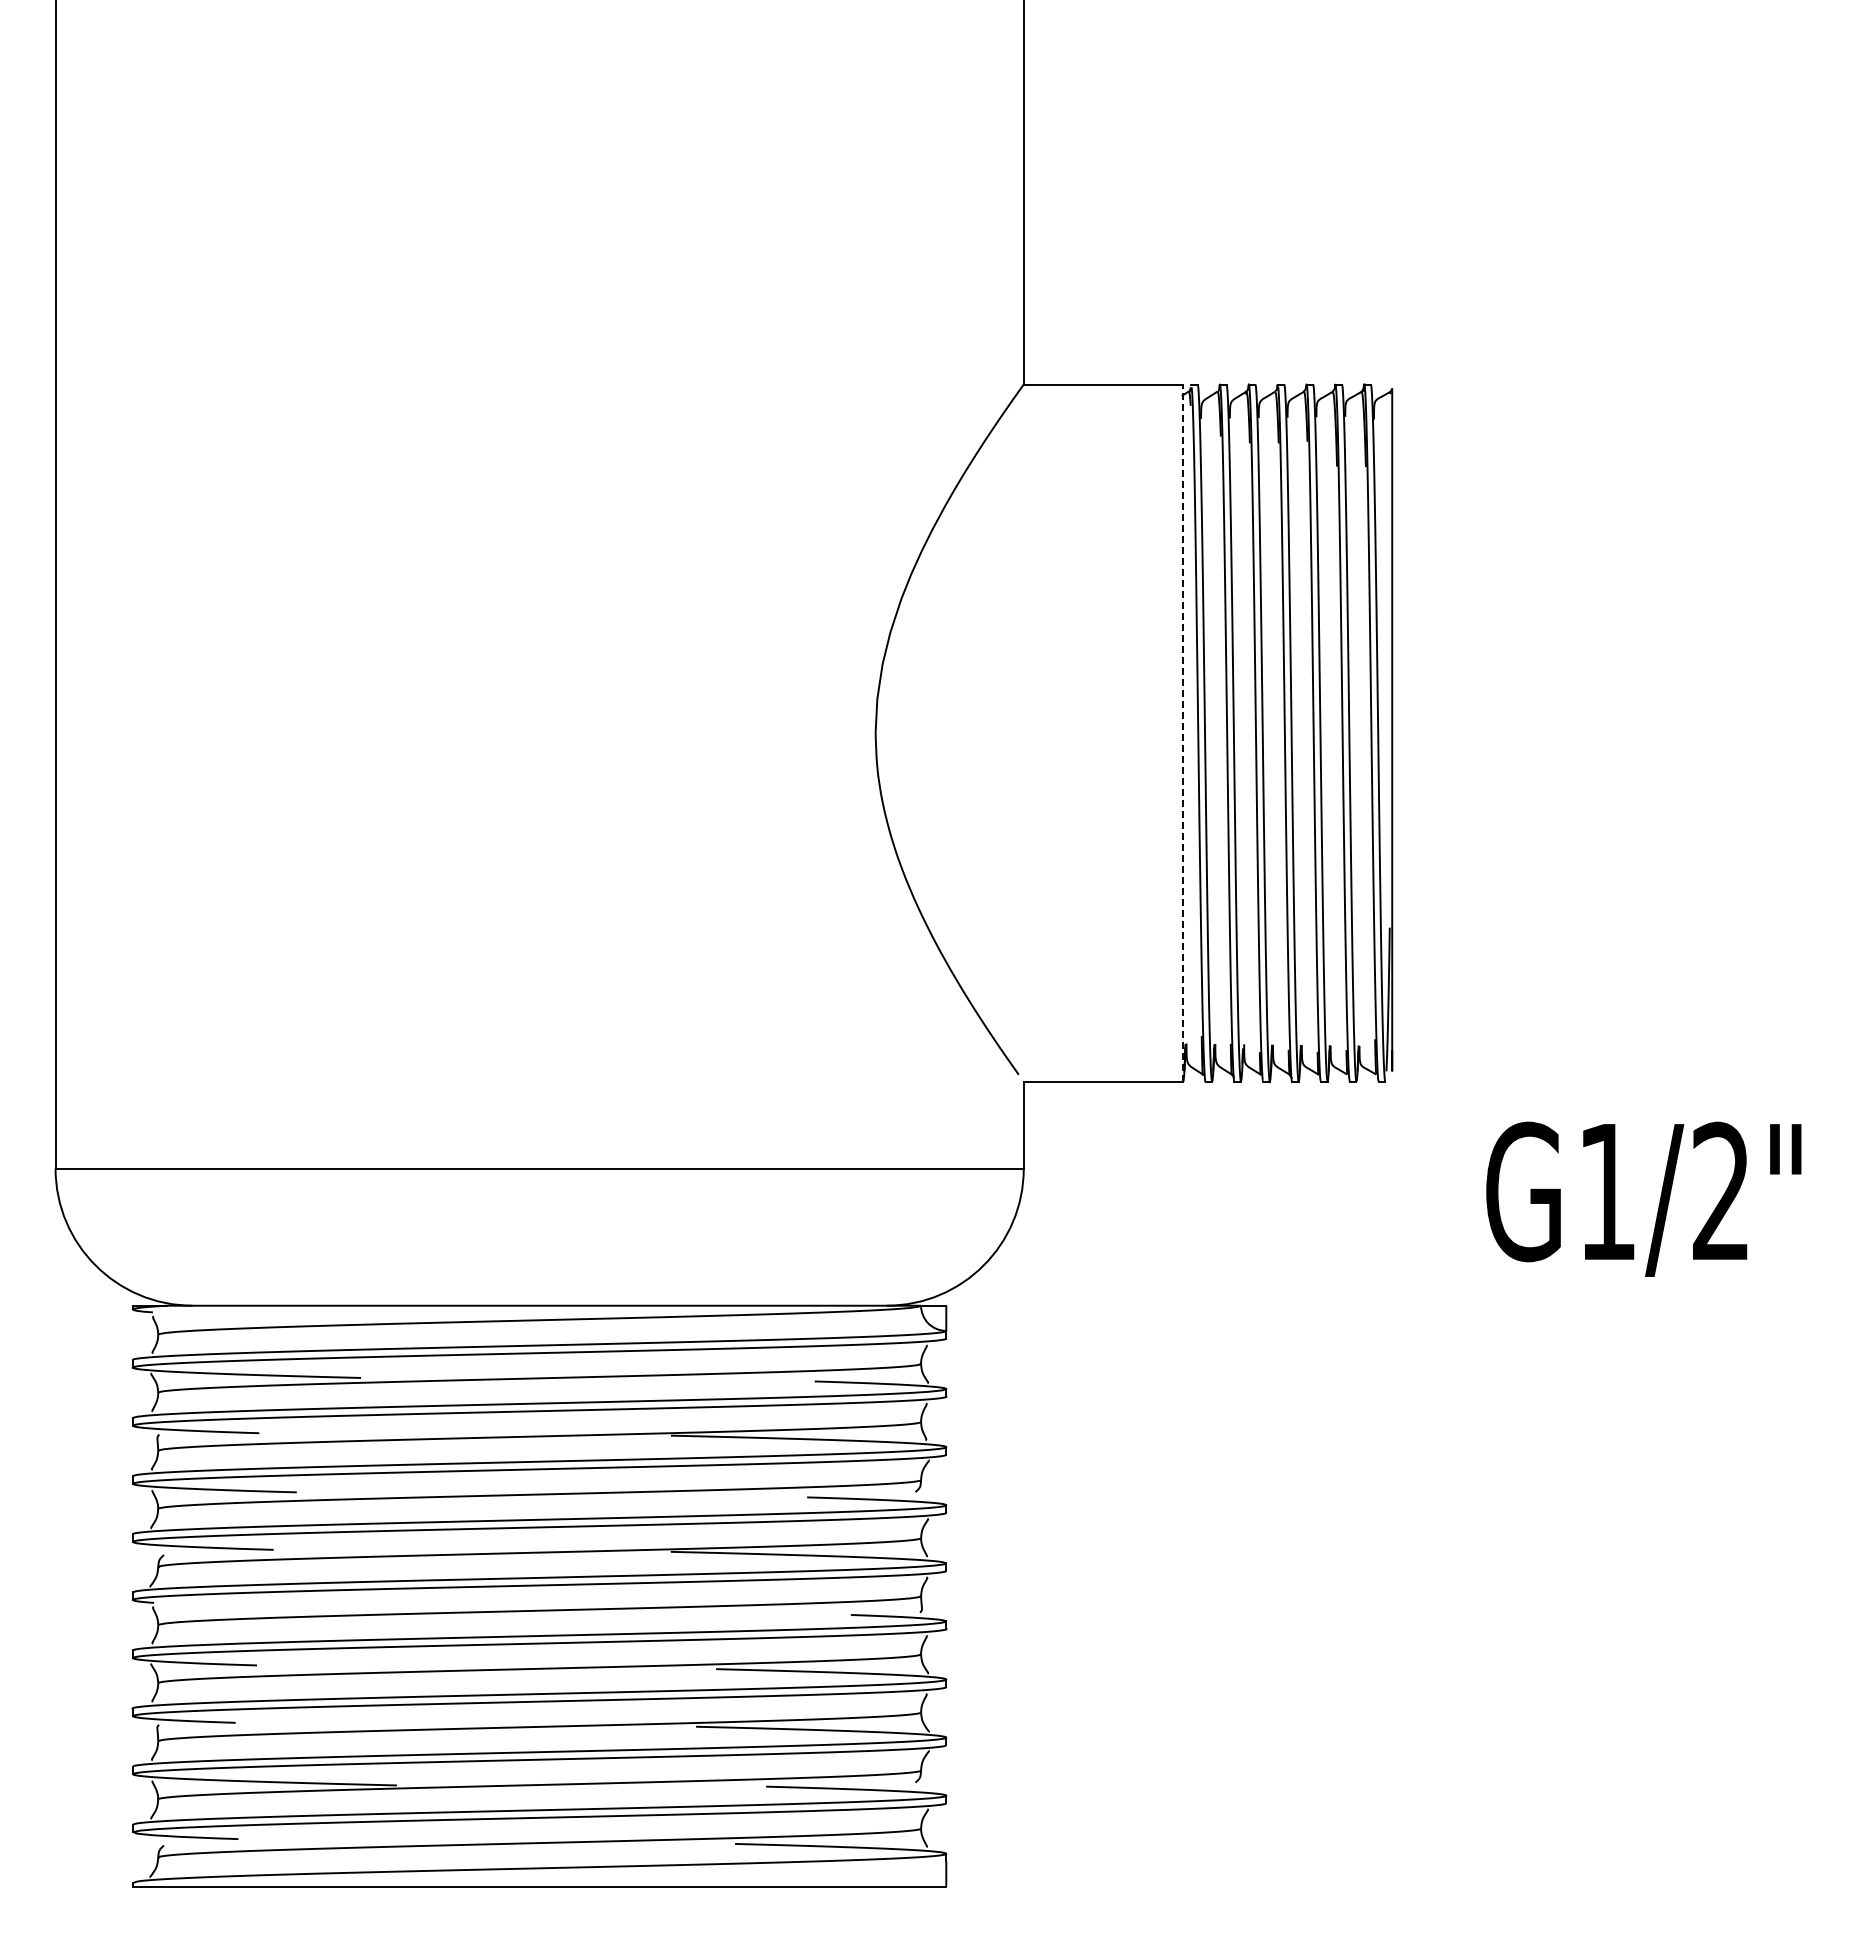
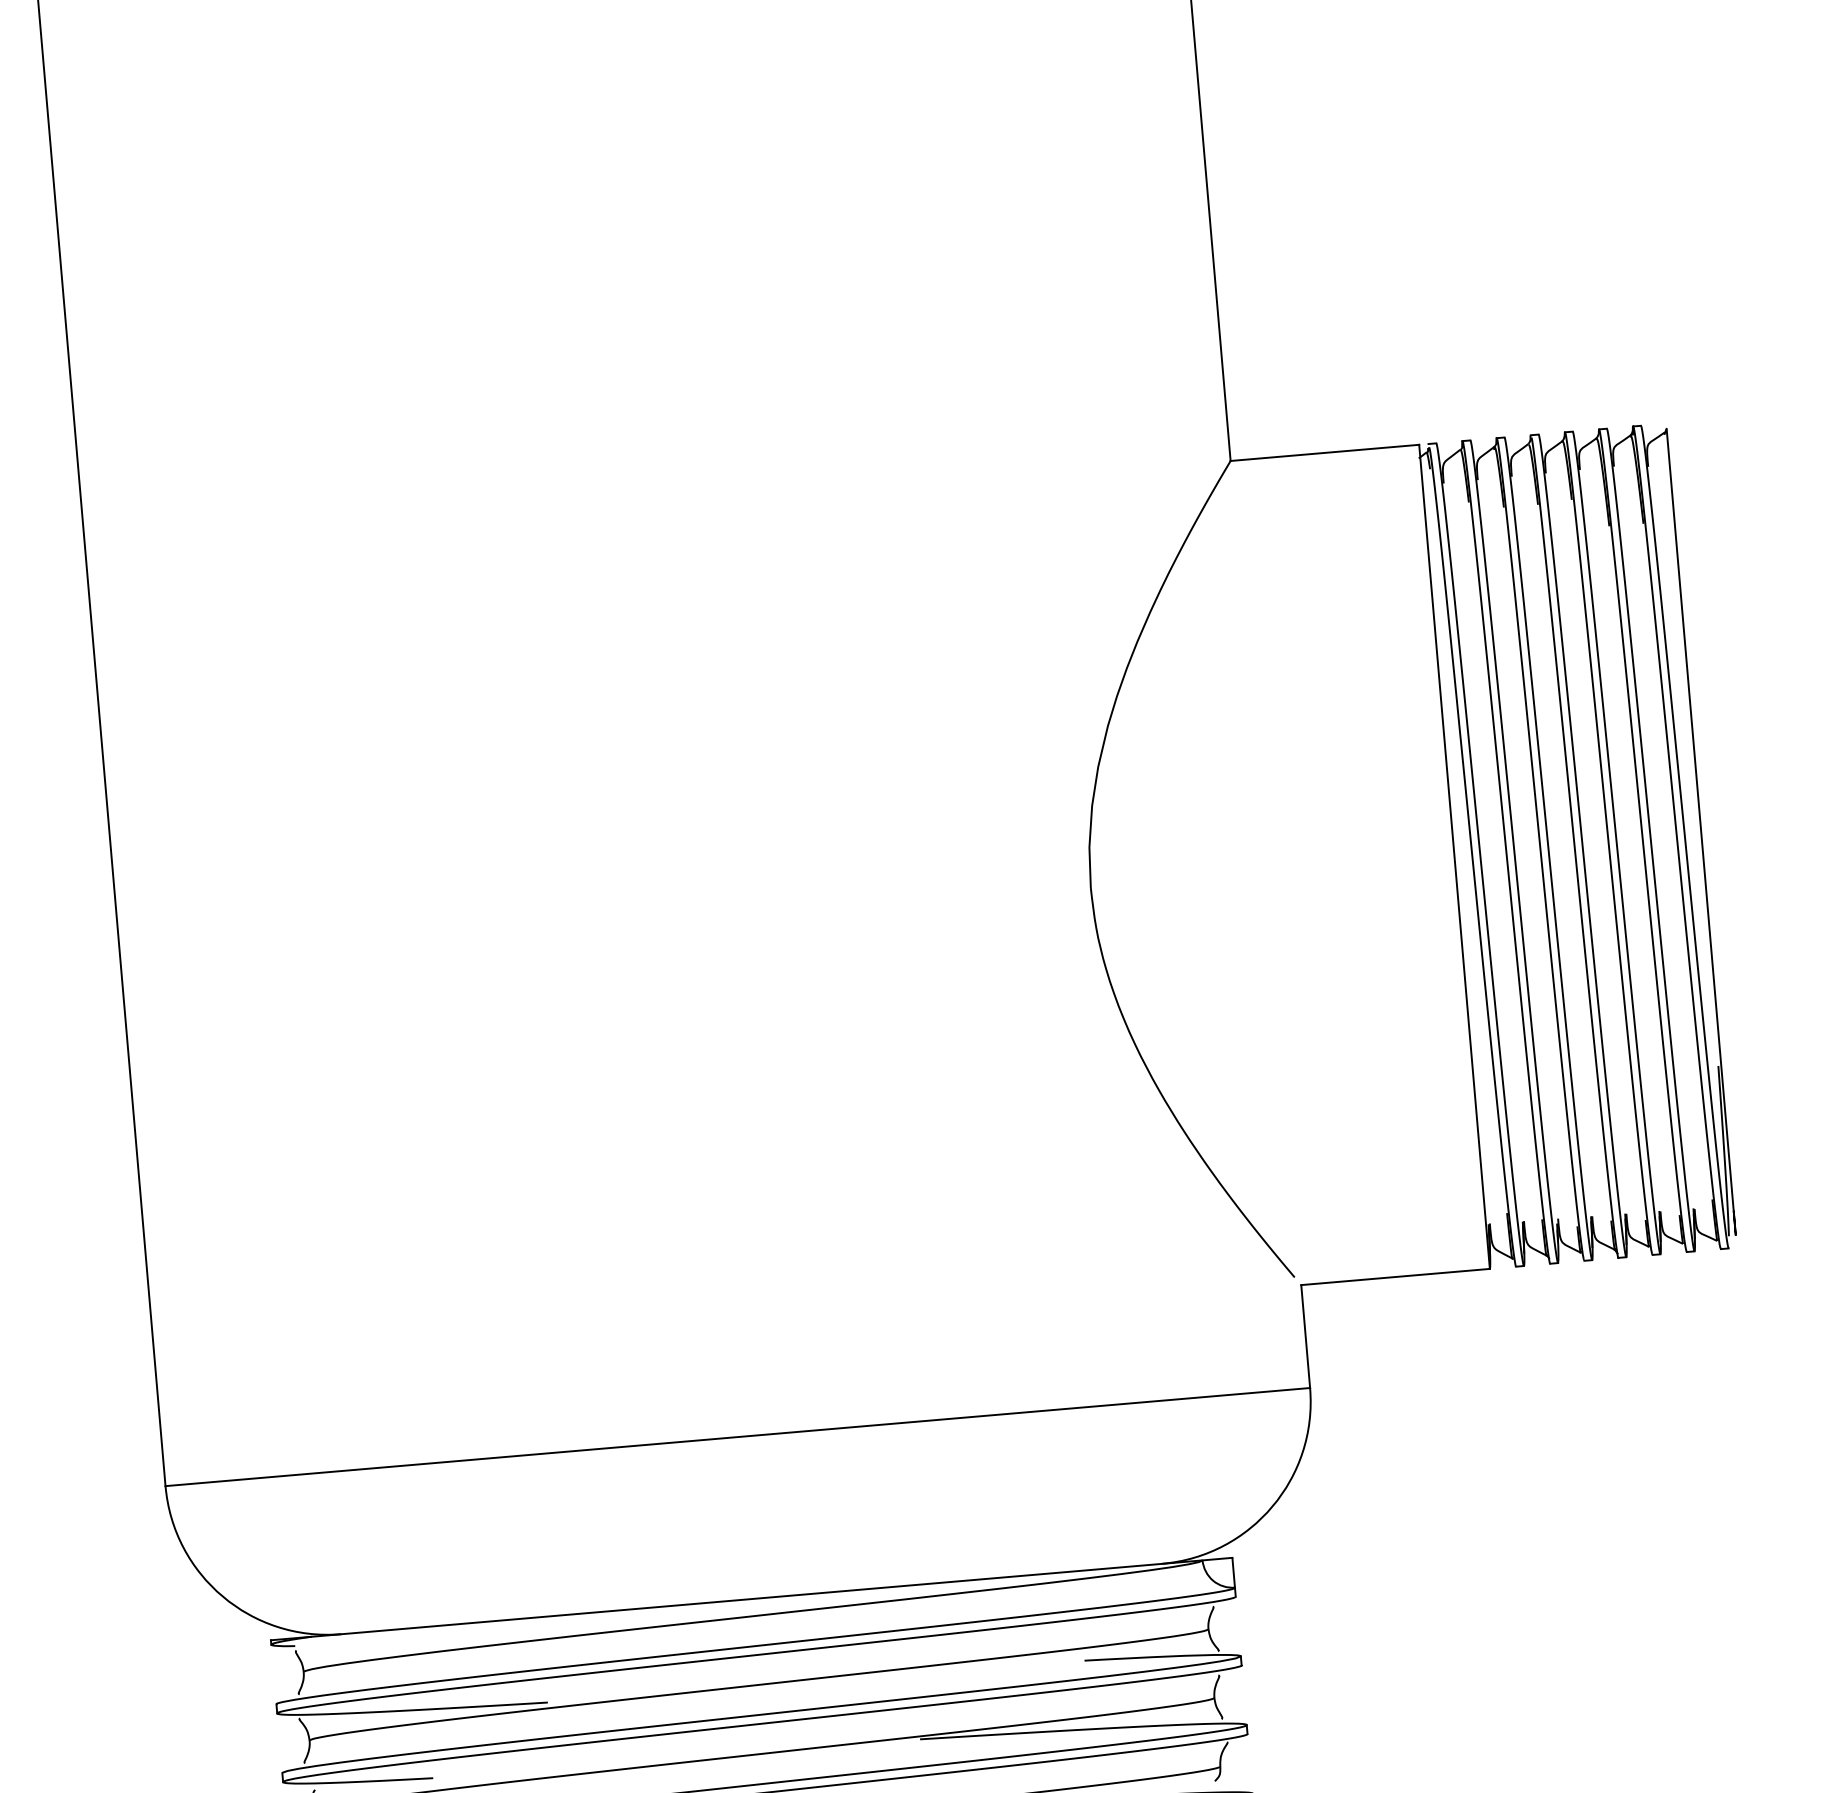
line: (1183, 733) -> (1454, 857), dashed -> solid

